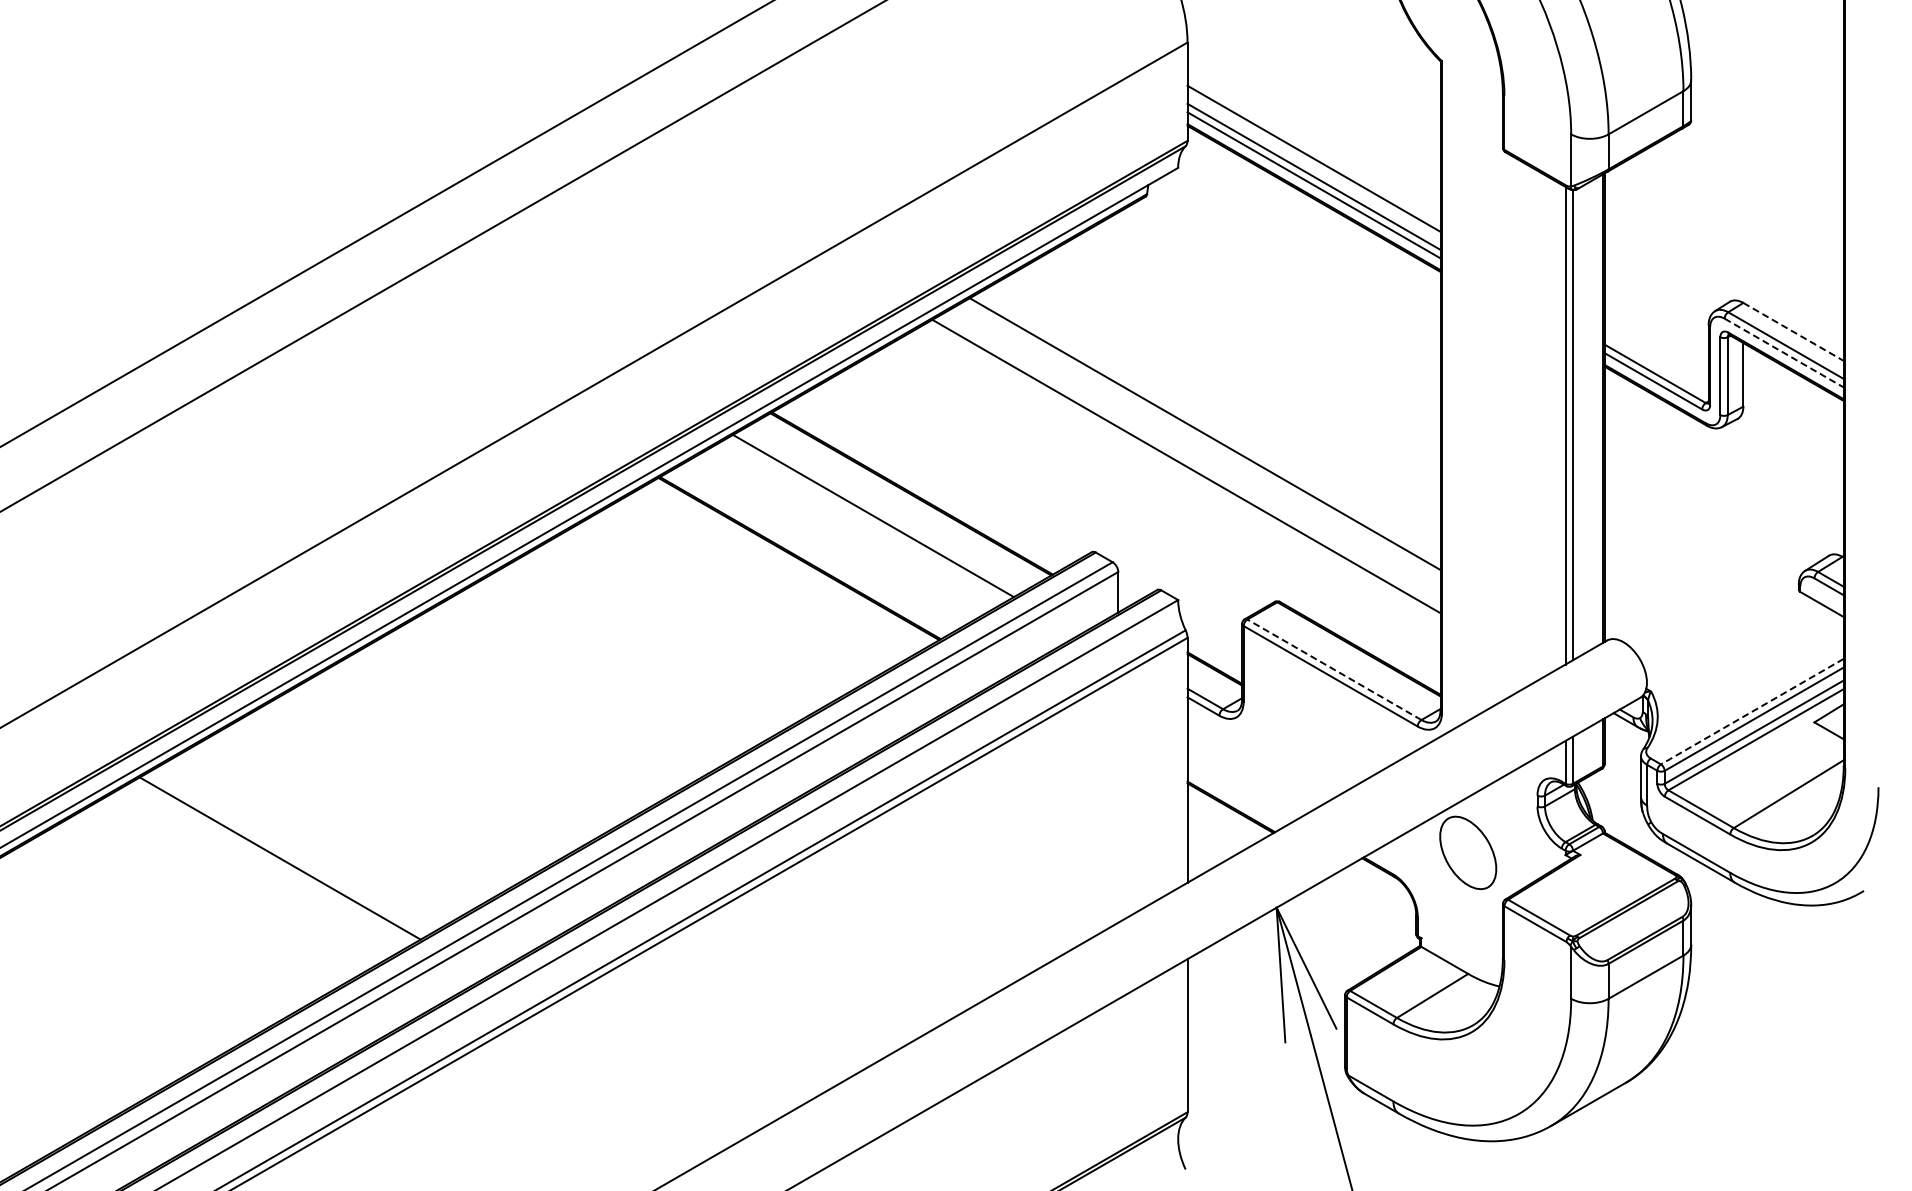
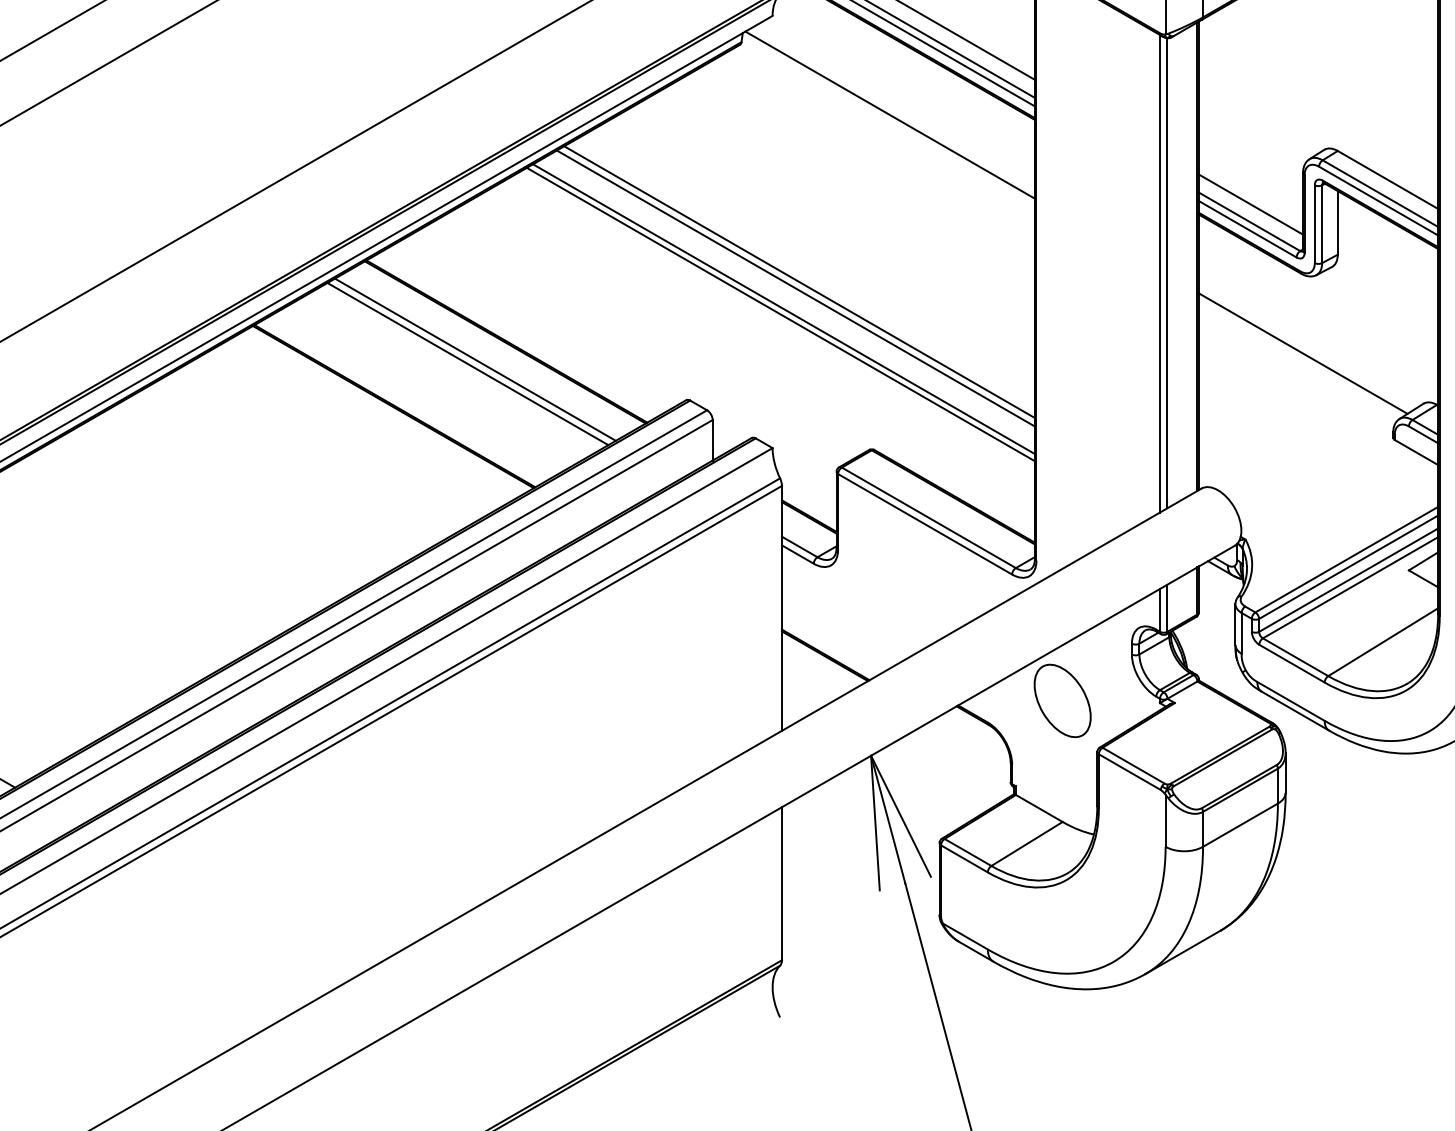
line: (1295, 266) -> (889, 114), added
line: (1793, 331) -> (1387, 179), dashed -> solid
line: (1784, 353) -> (1378, 201), dashed -> solid
line: (1656, 356) -> (1250, 204), added
line: (1201, 440) -> (795, 288), added
line: (1189, 461) -> (783, 309), added
line: (1708, 505) -> (1302, 353), added
line: (880, 511) -> (474, 359), added
line: (1334, 669) -> (928, 517), dashed -> solid
line: (1752, 711) -> (1346, 559), dashed -> solid

